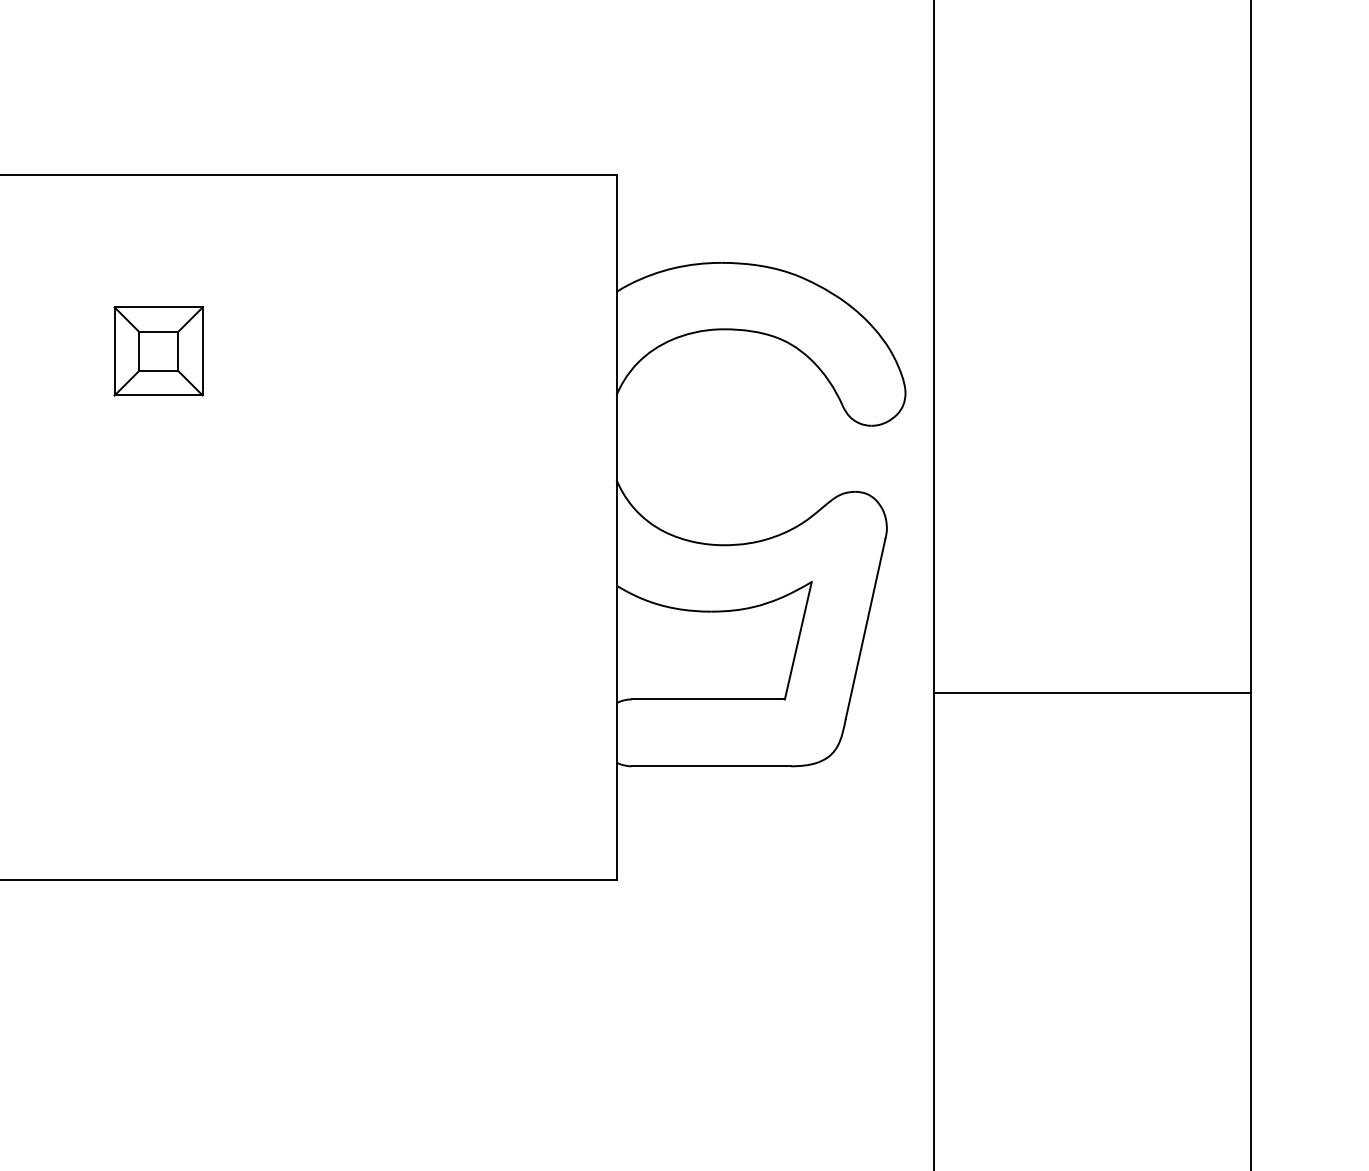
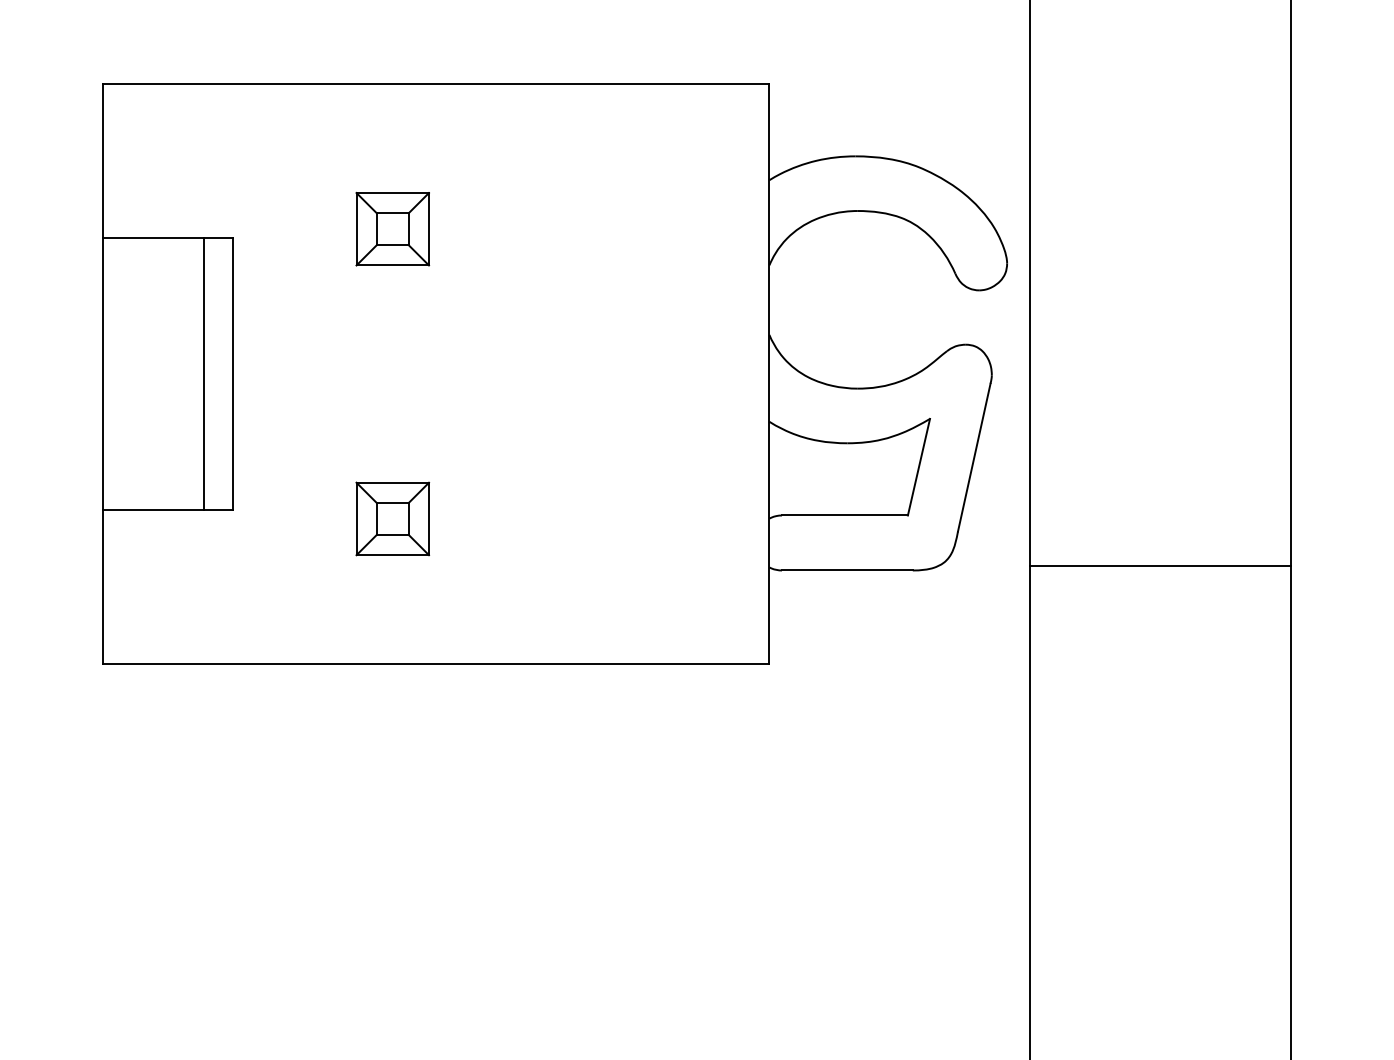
line: (1091, 693) -> (1160, 566), moved
part: (158, 703) -> (392, 518), added

